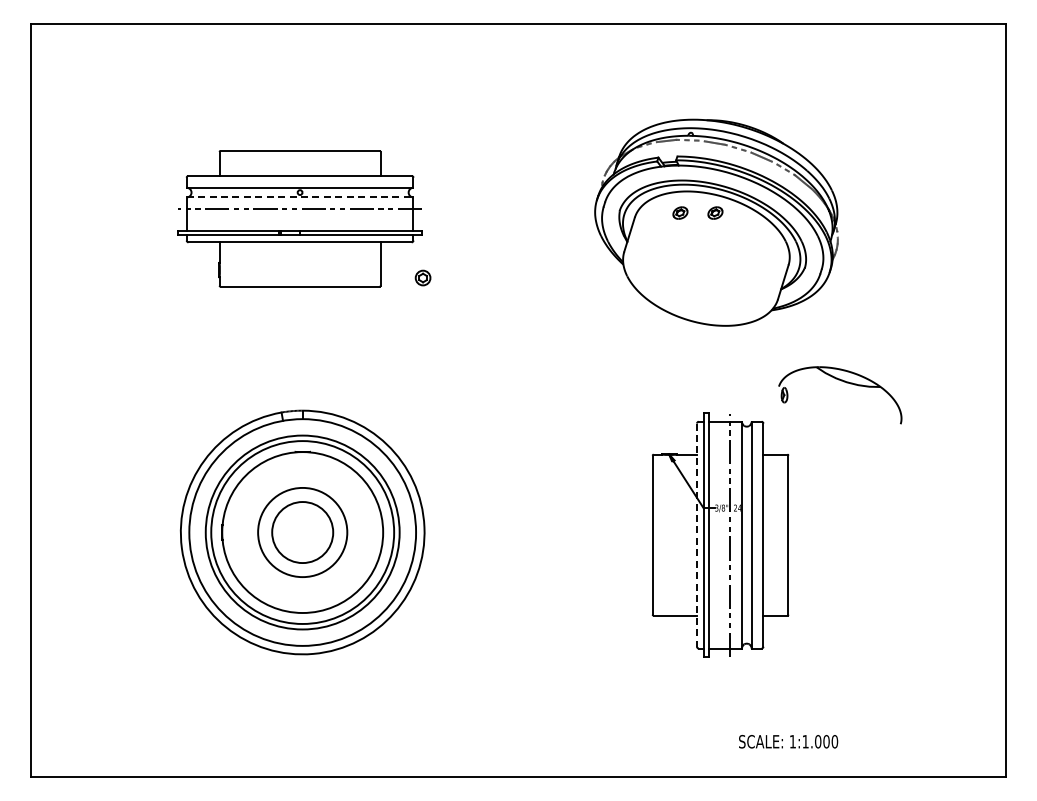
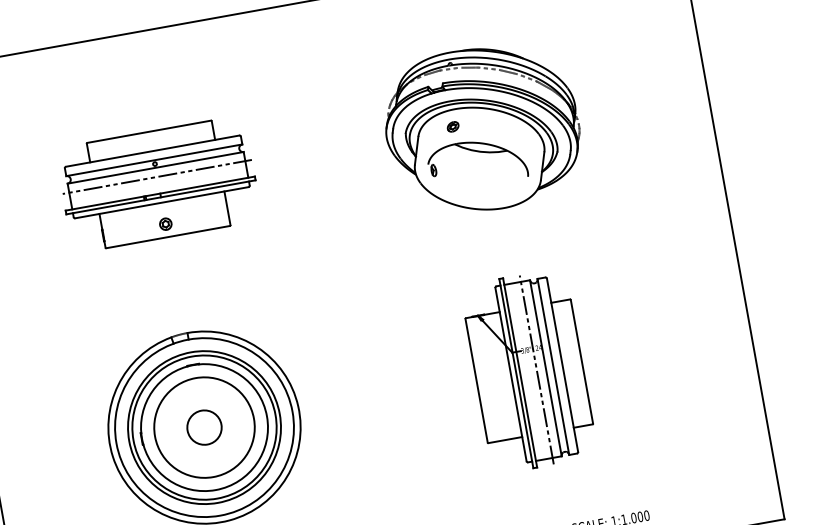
line: (300, 197) -> (156, 167), dashed -> solid
part: (715, 212) -> (480, 121), removed
part: (422, 277) -> (165, 223), moved
part: (846, 383) -> (480, 152), moved
circle: (302, 532) -> (204, 427), size x0.71
circle: (302, 532) -> (204, 427), size x1.43
line: (697, 535) -> (511, 374), dashed -> solid

